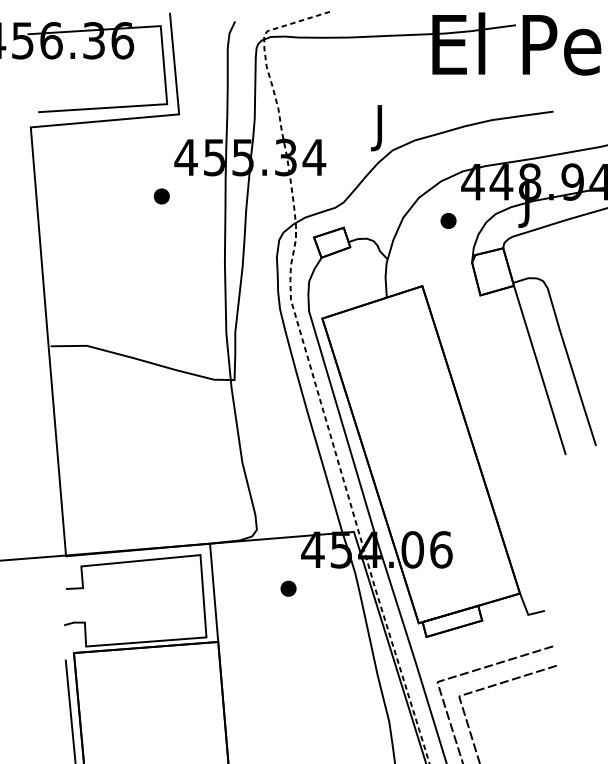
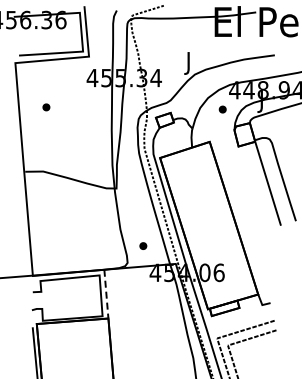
part: (161, 196) -> (46, 107), moved
part: (288, 587) -> (143, 245), moved
line: (214, 593) -> (106, 294), solid -> dashed

